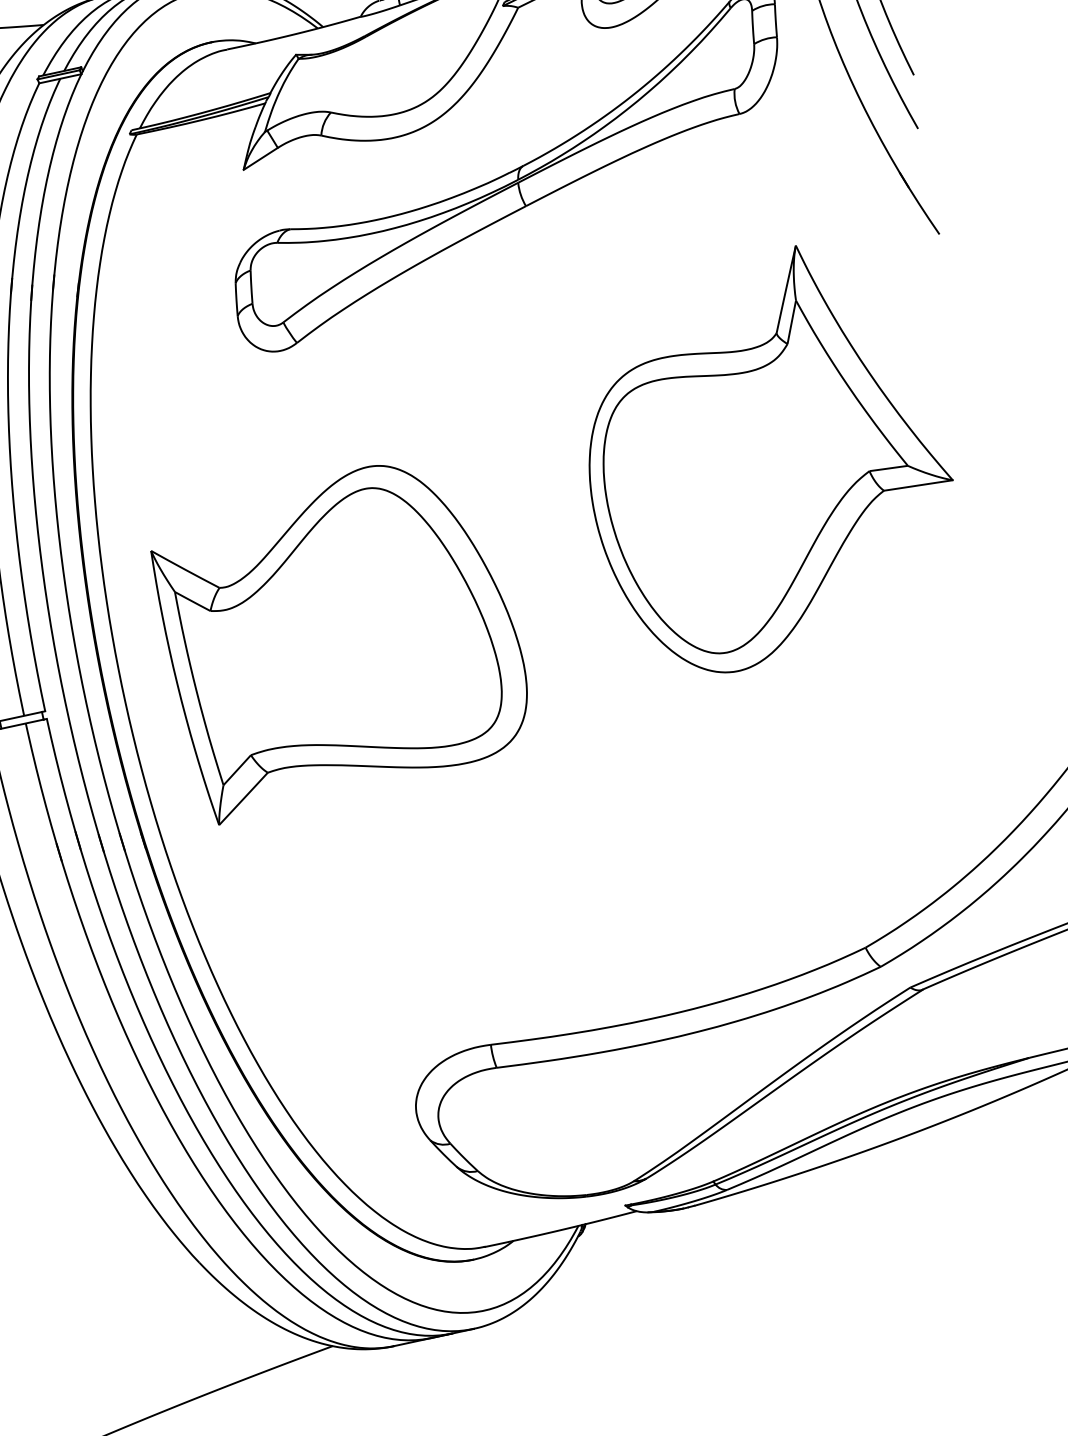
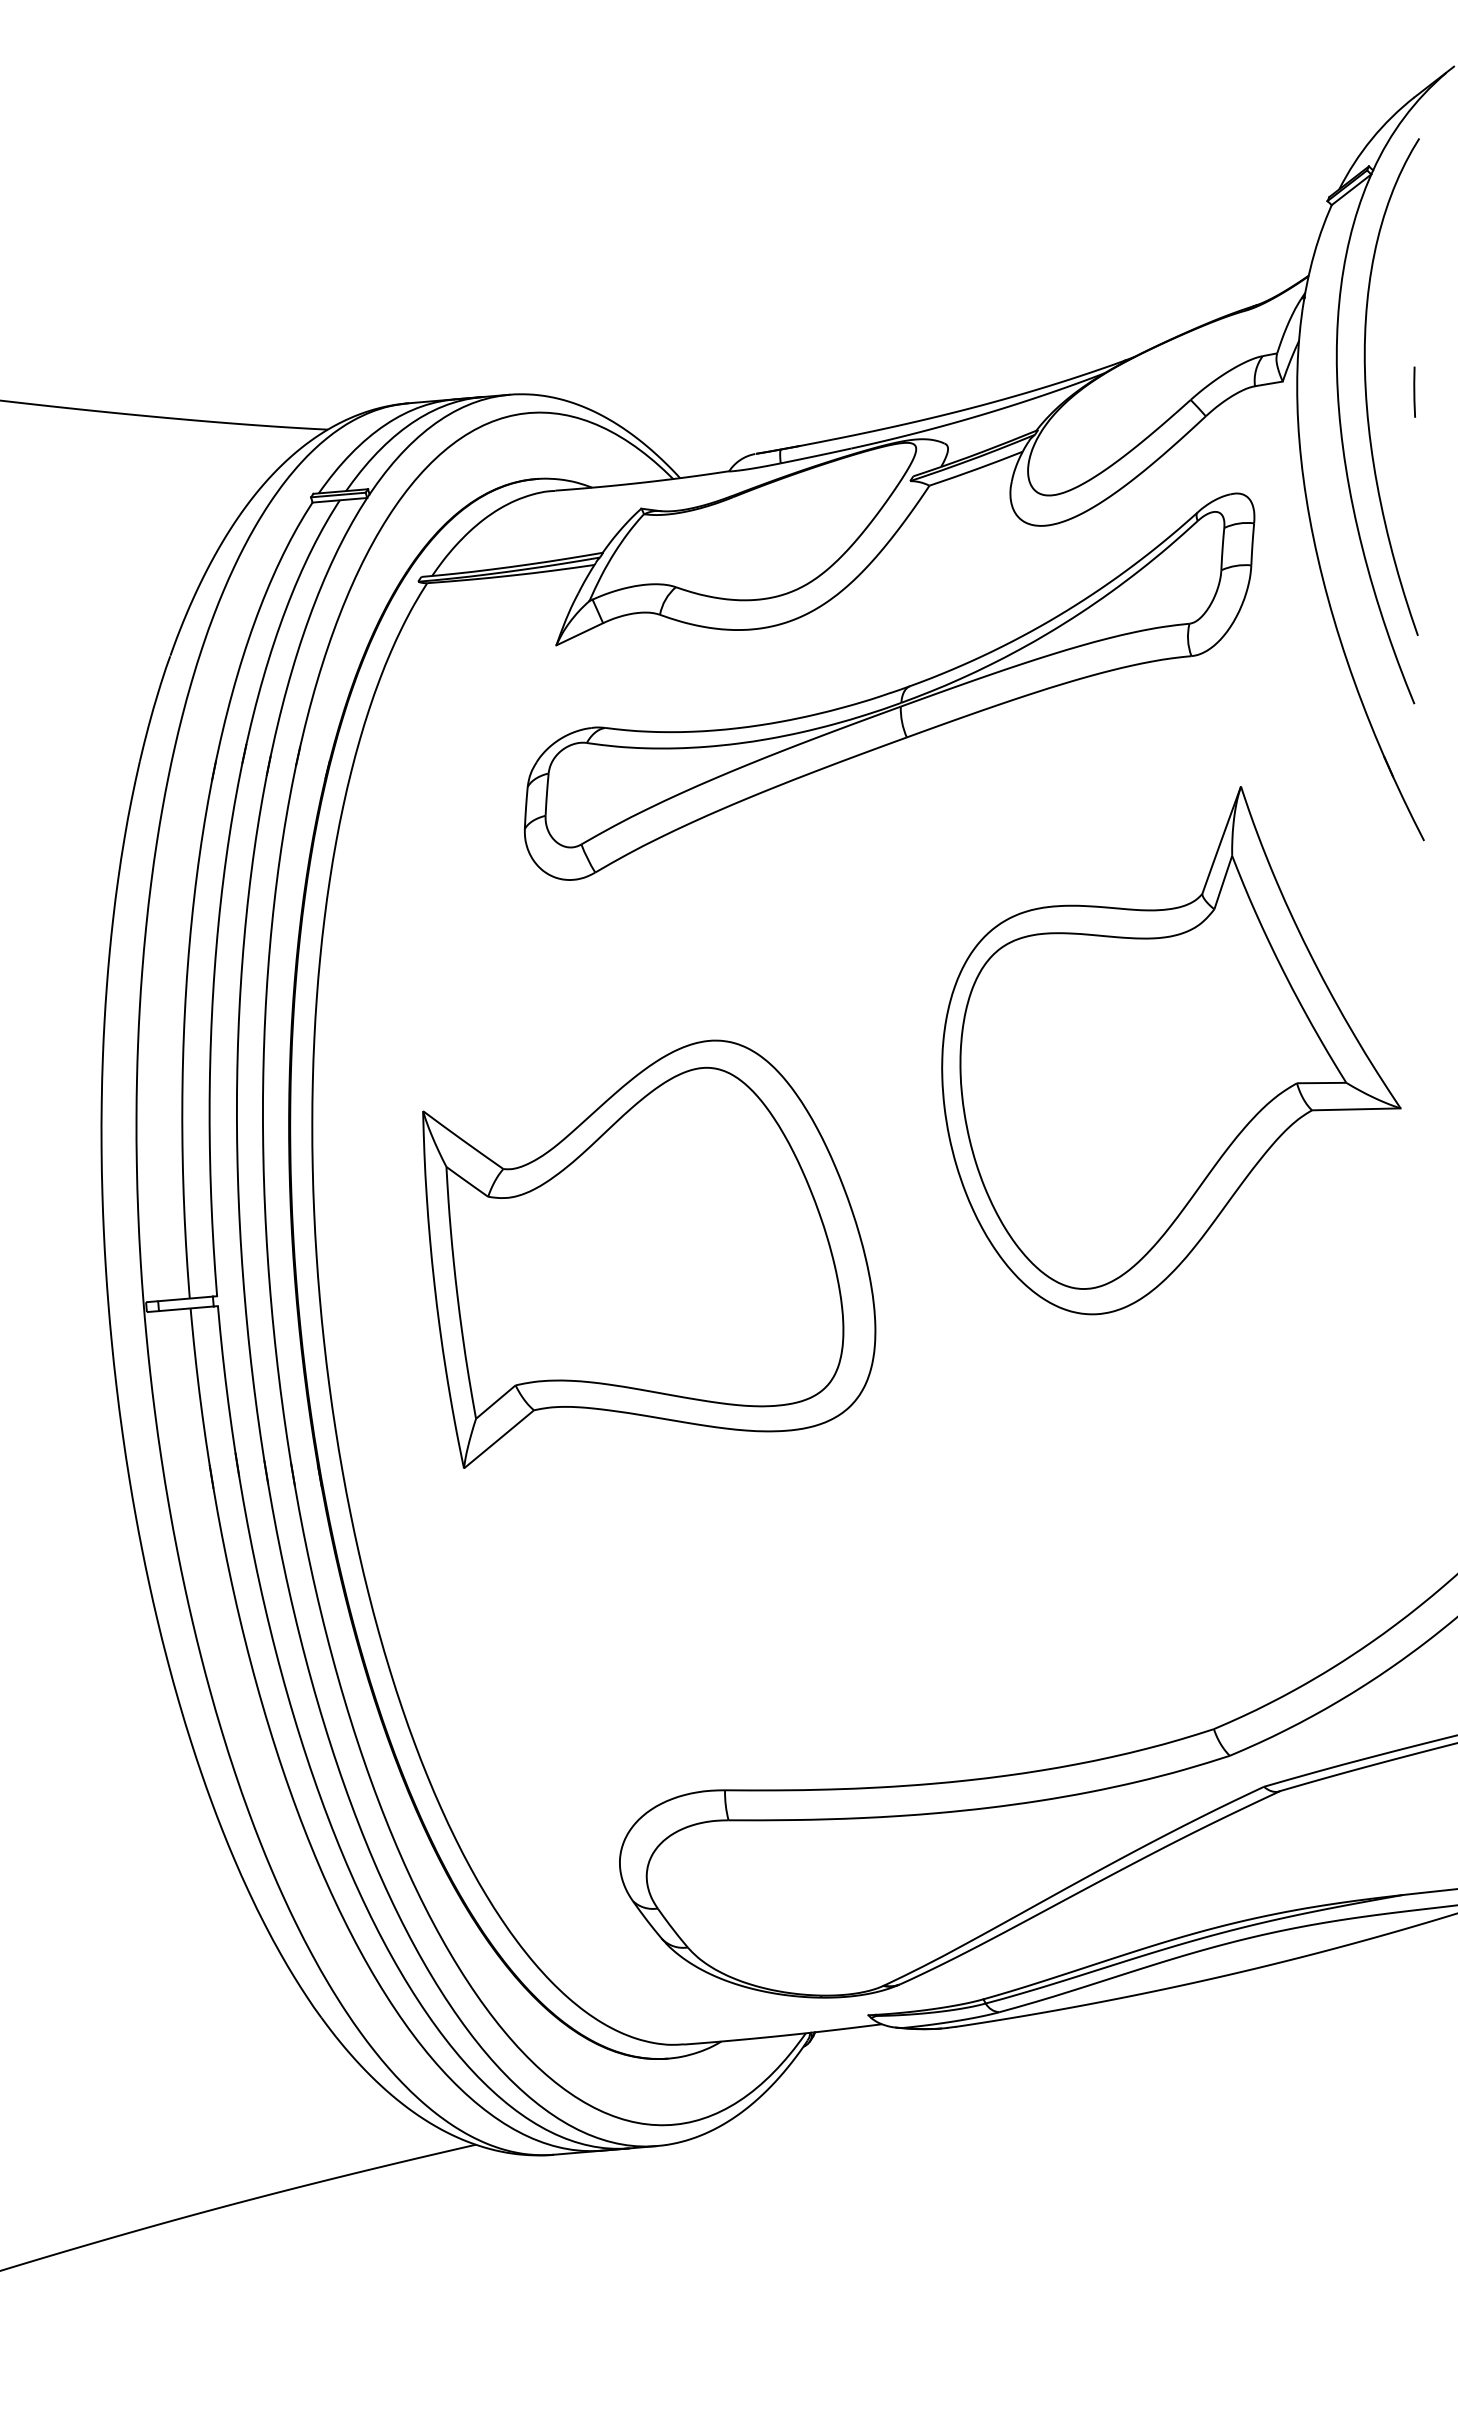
part: (768, 458) -> (1171, 1050), moved
part: (341, 638) -> (649, 1253), moved

